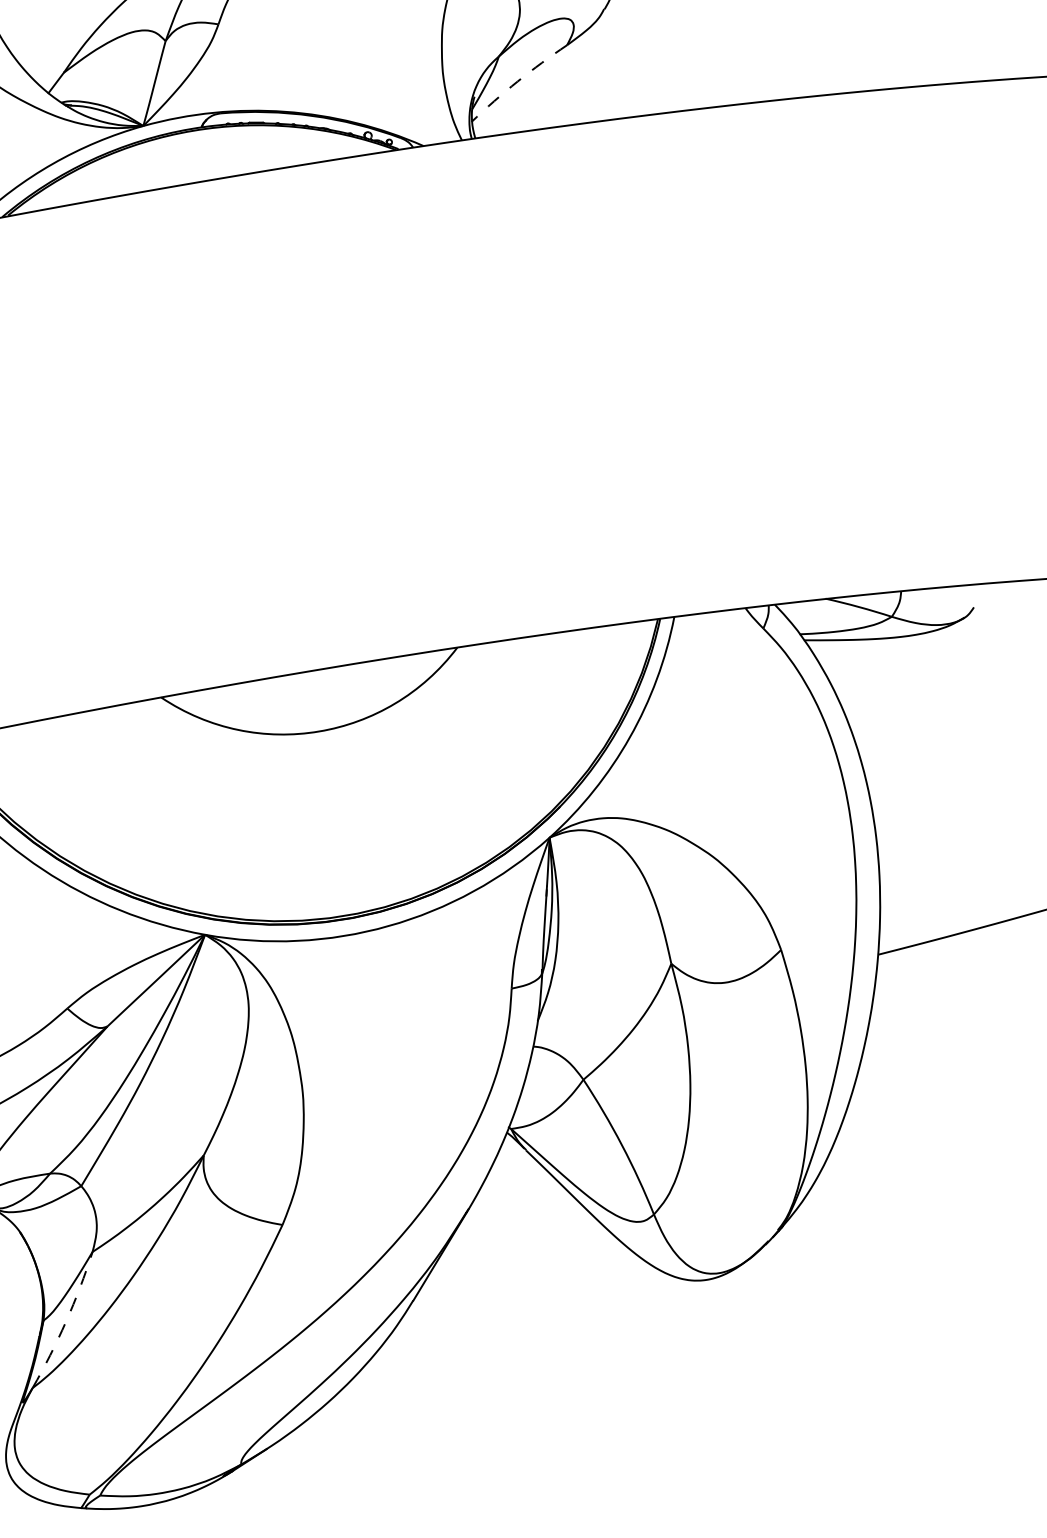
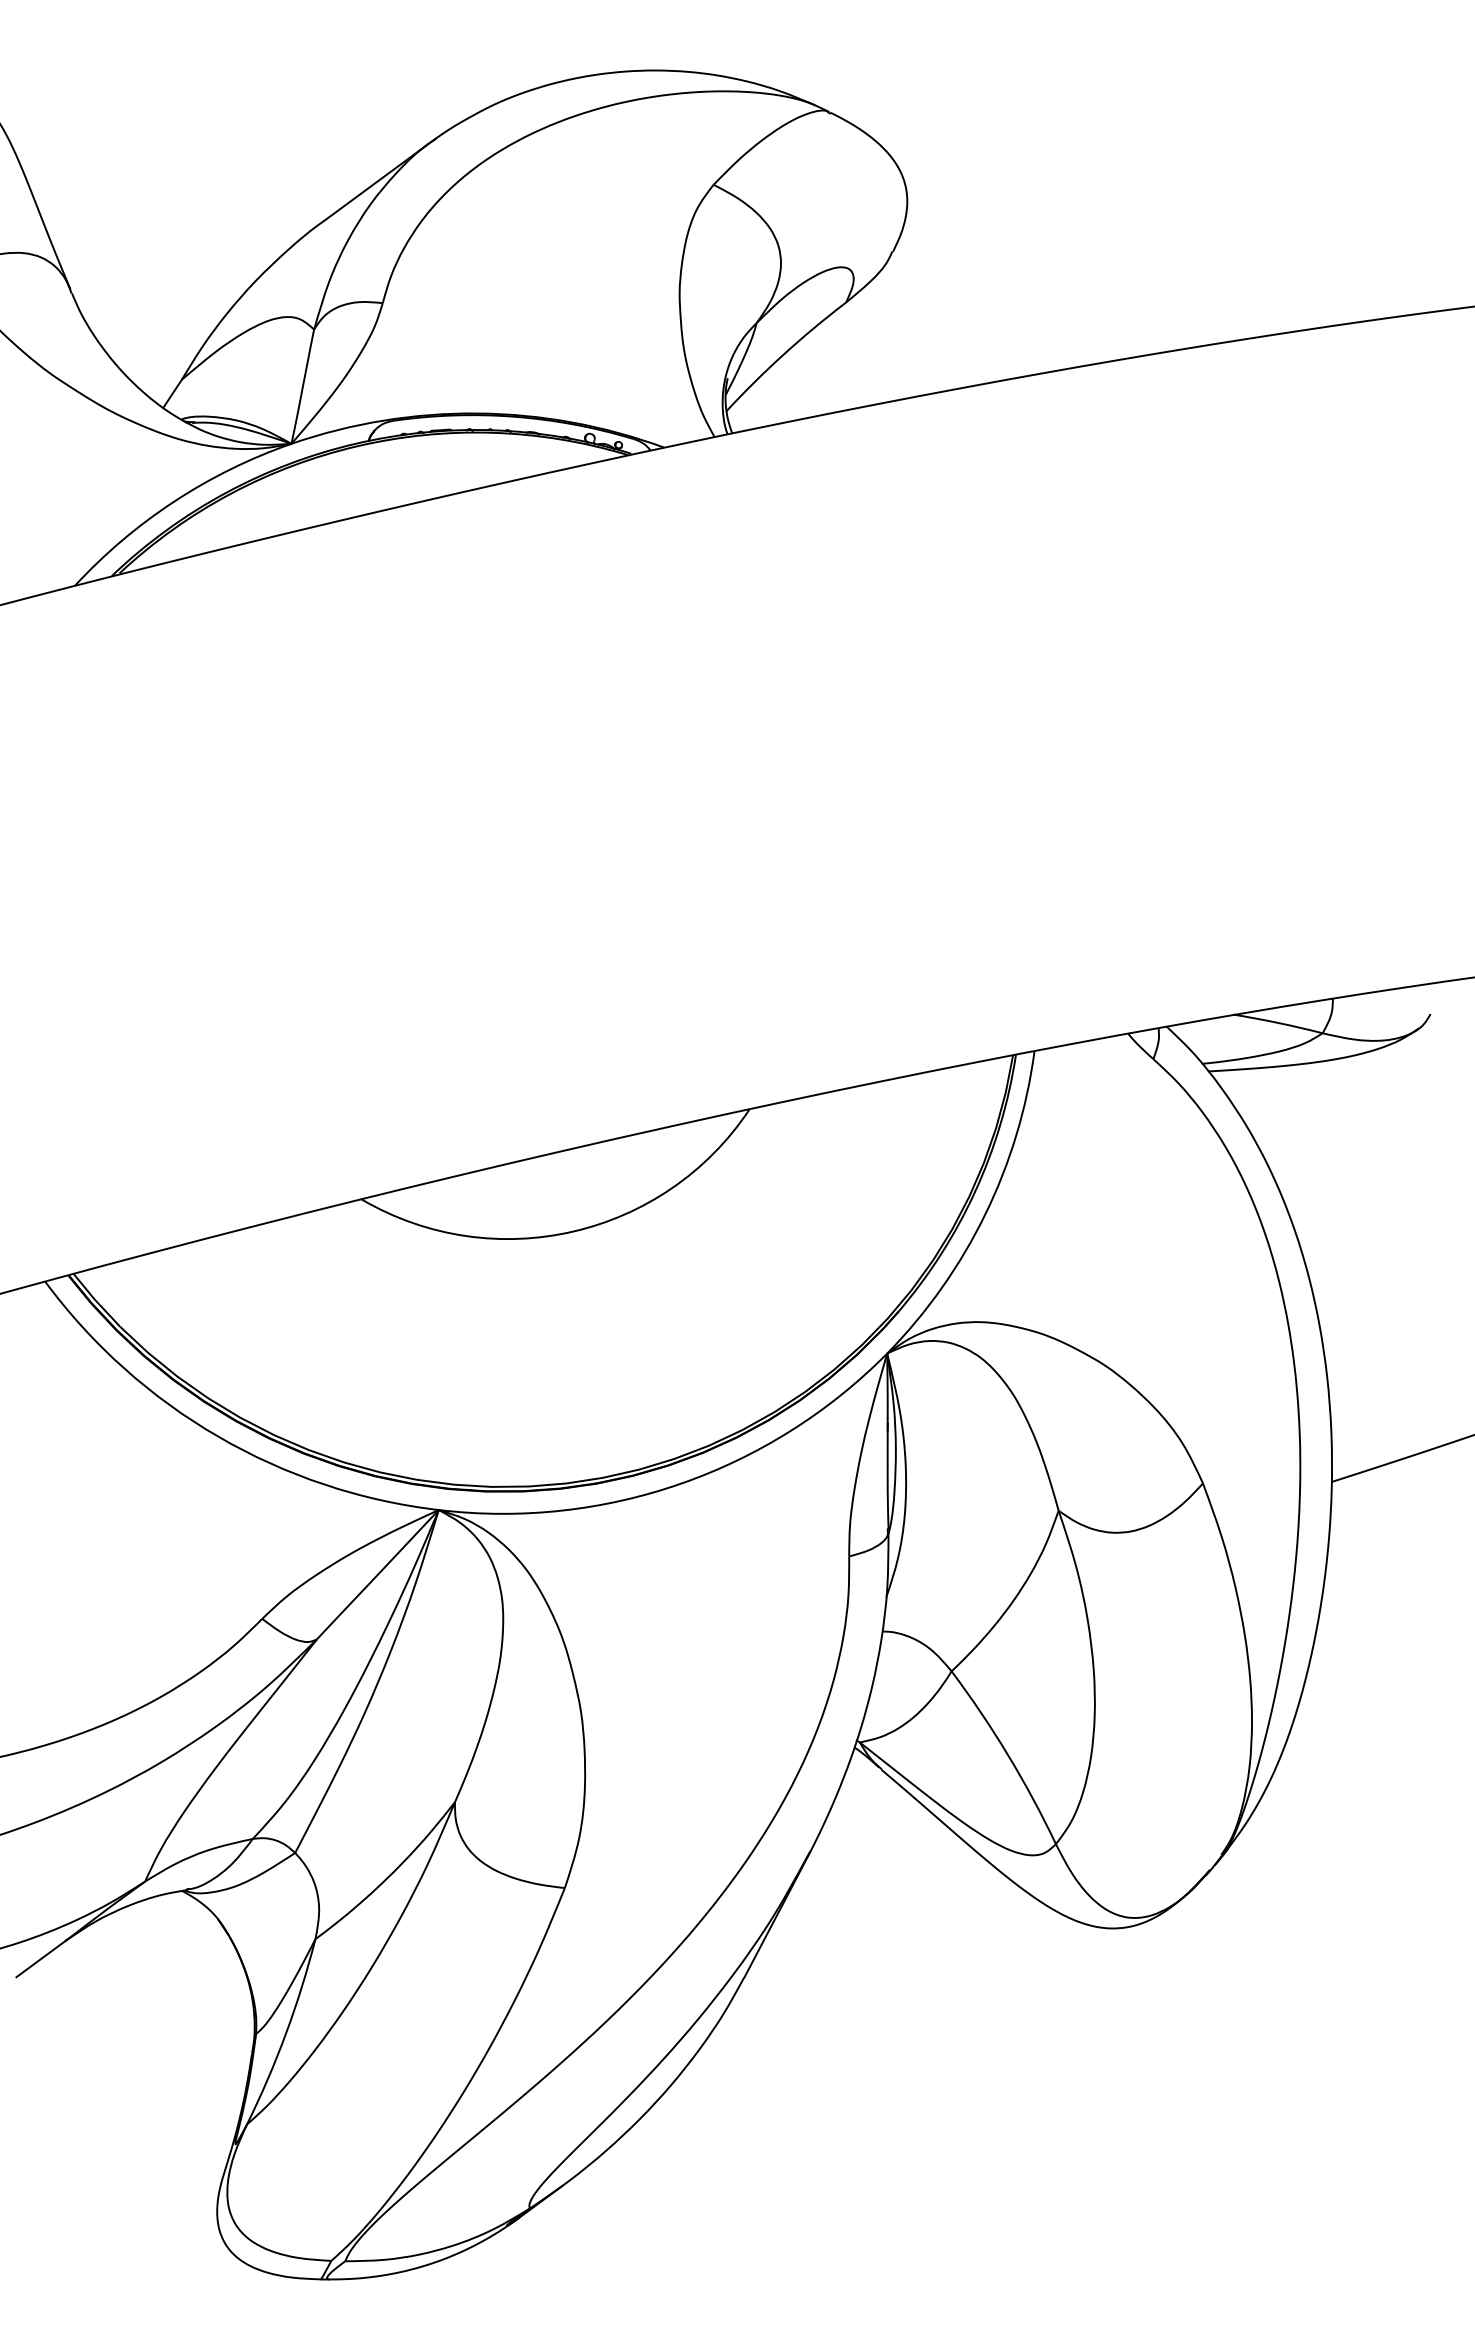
arc: (517, 81) -> (783, 354), dashed -> solid
arc: (66, 1321) -> (286, 2033), dashed -> solid

